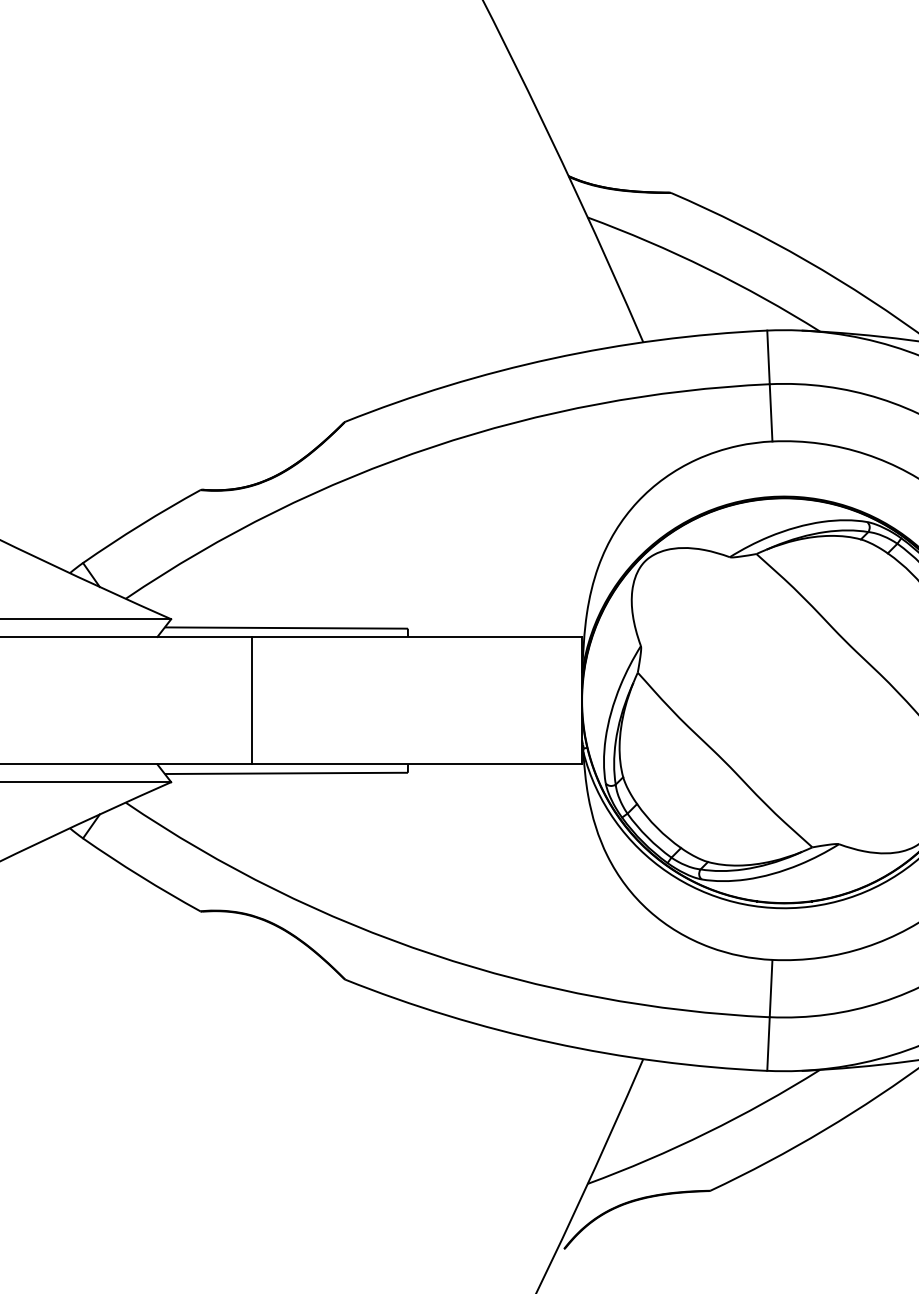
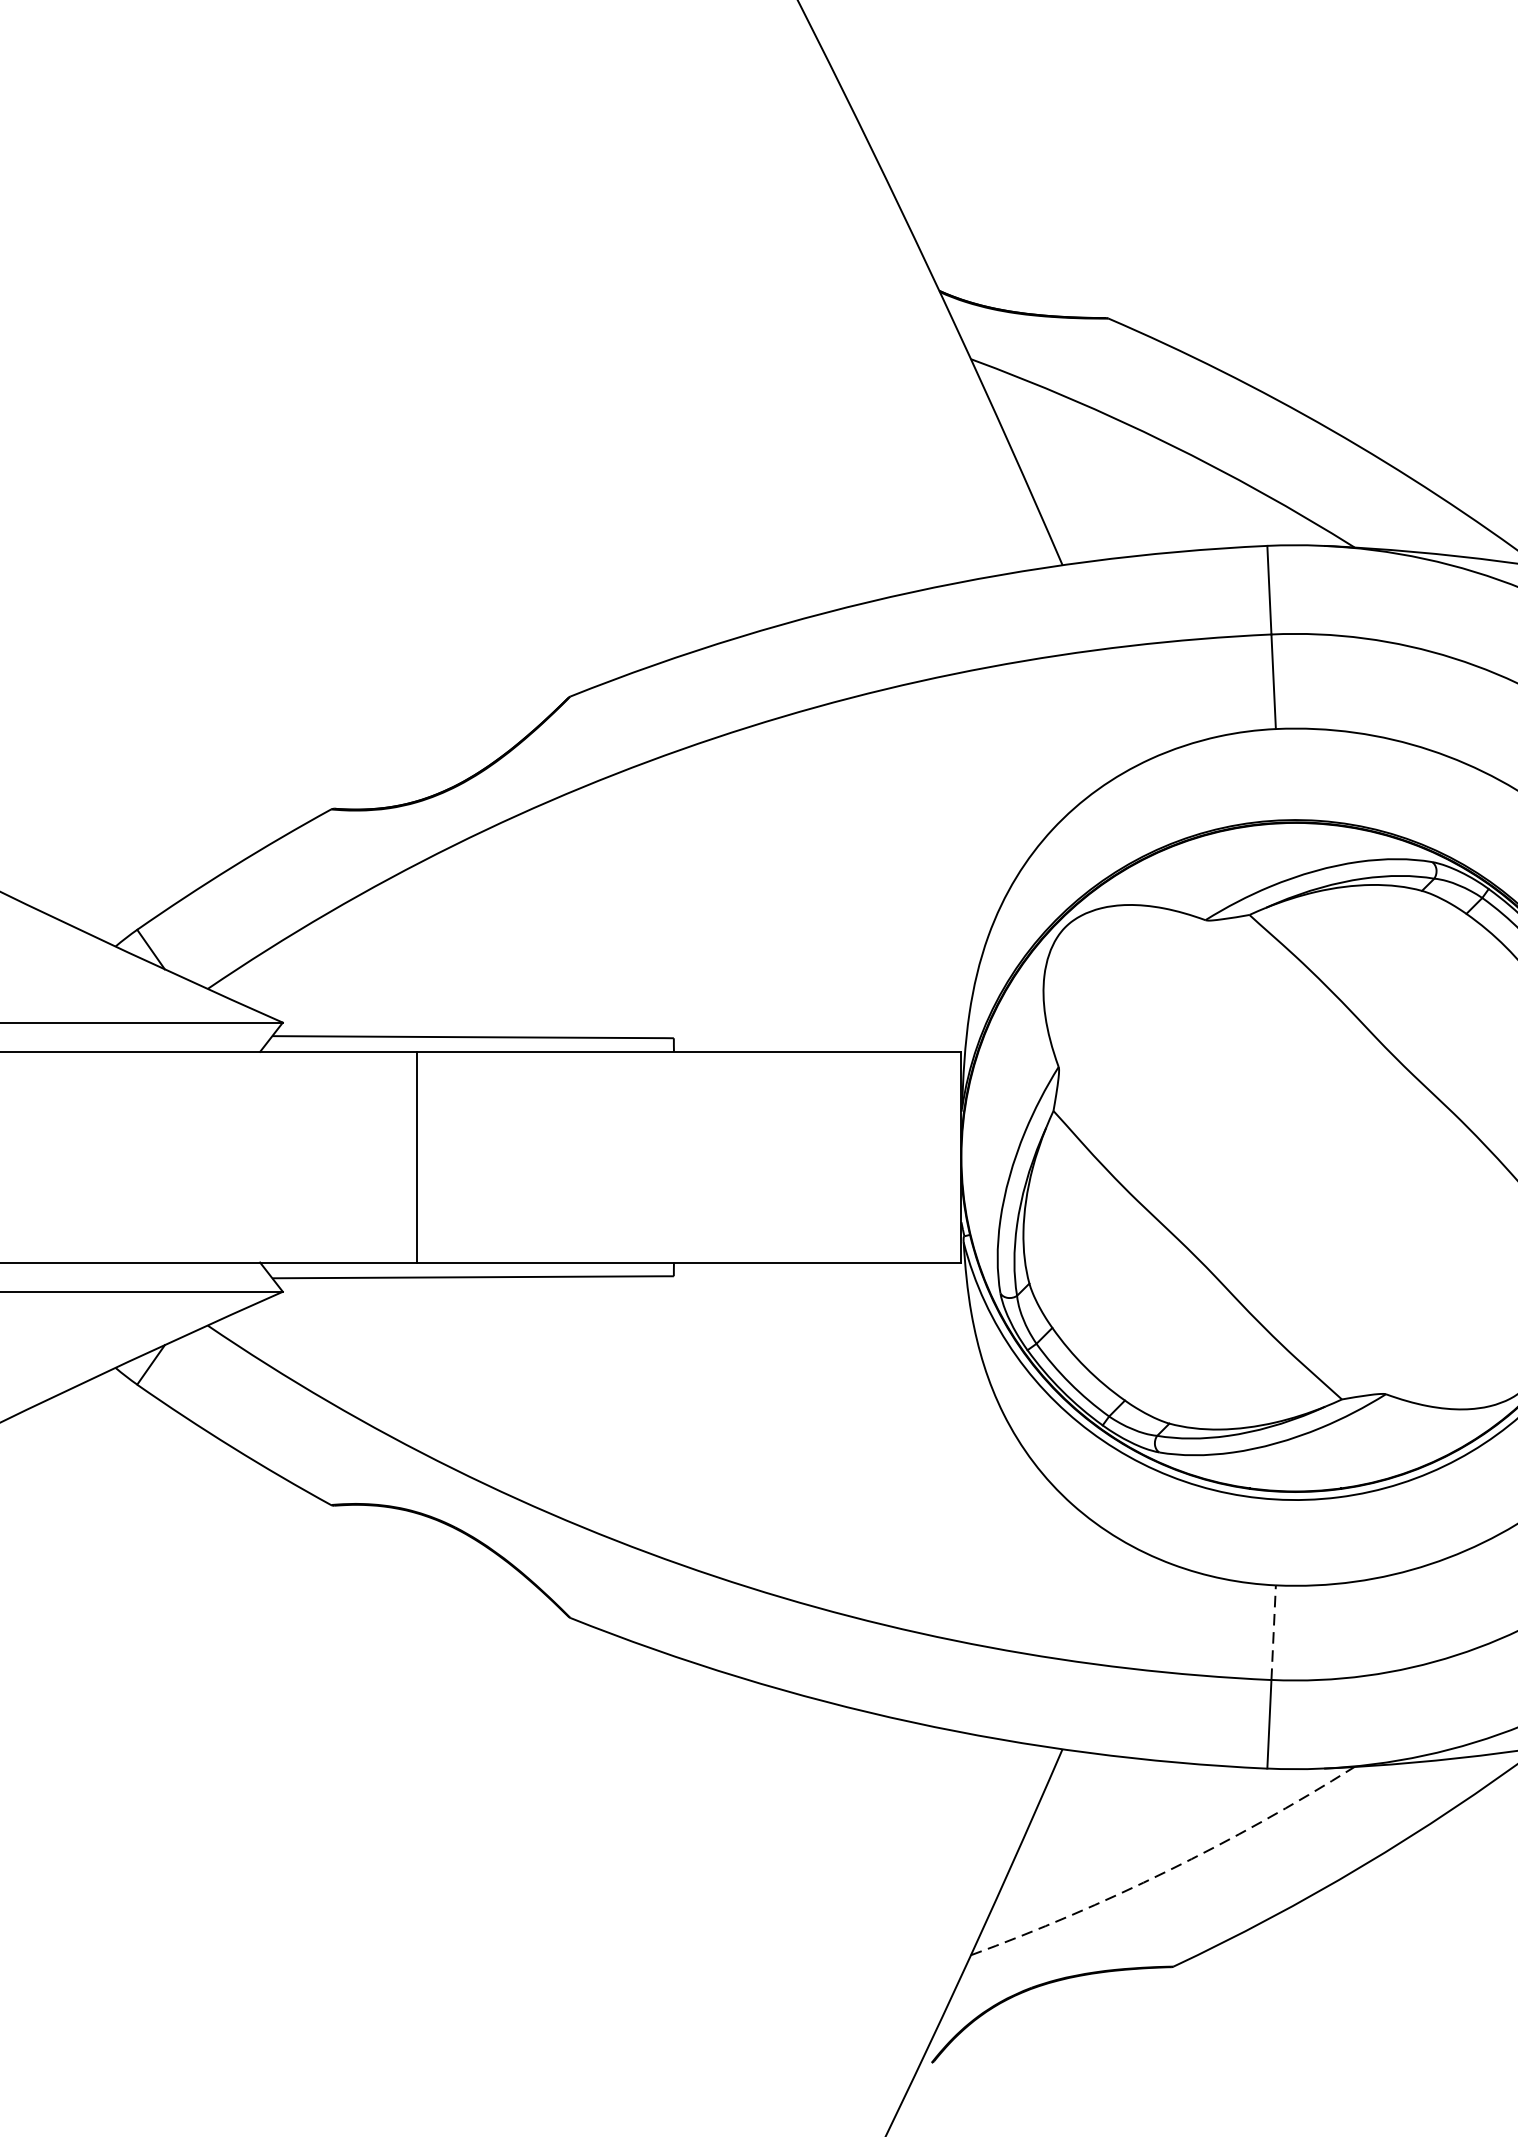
line: (771, 988) -> (1274, 1632), solid -> dashed
arc: (706, 1132) -> (1166, 1870), solid -> dashed

